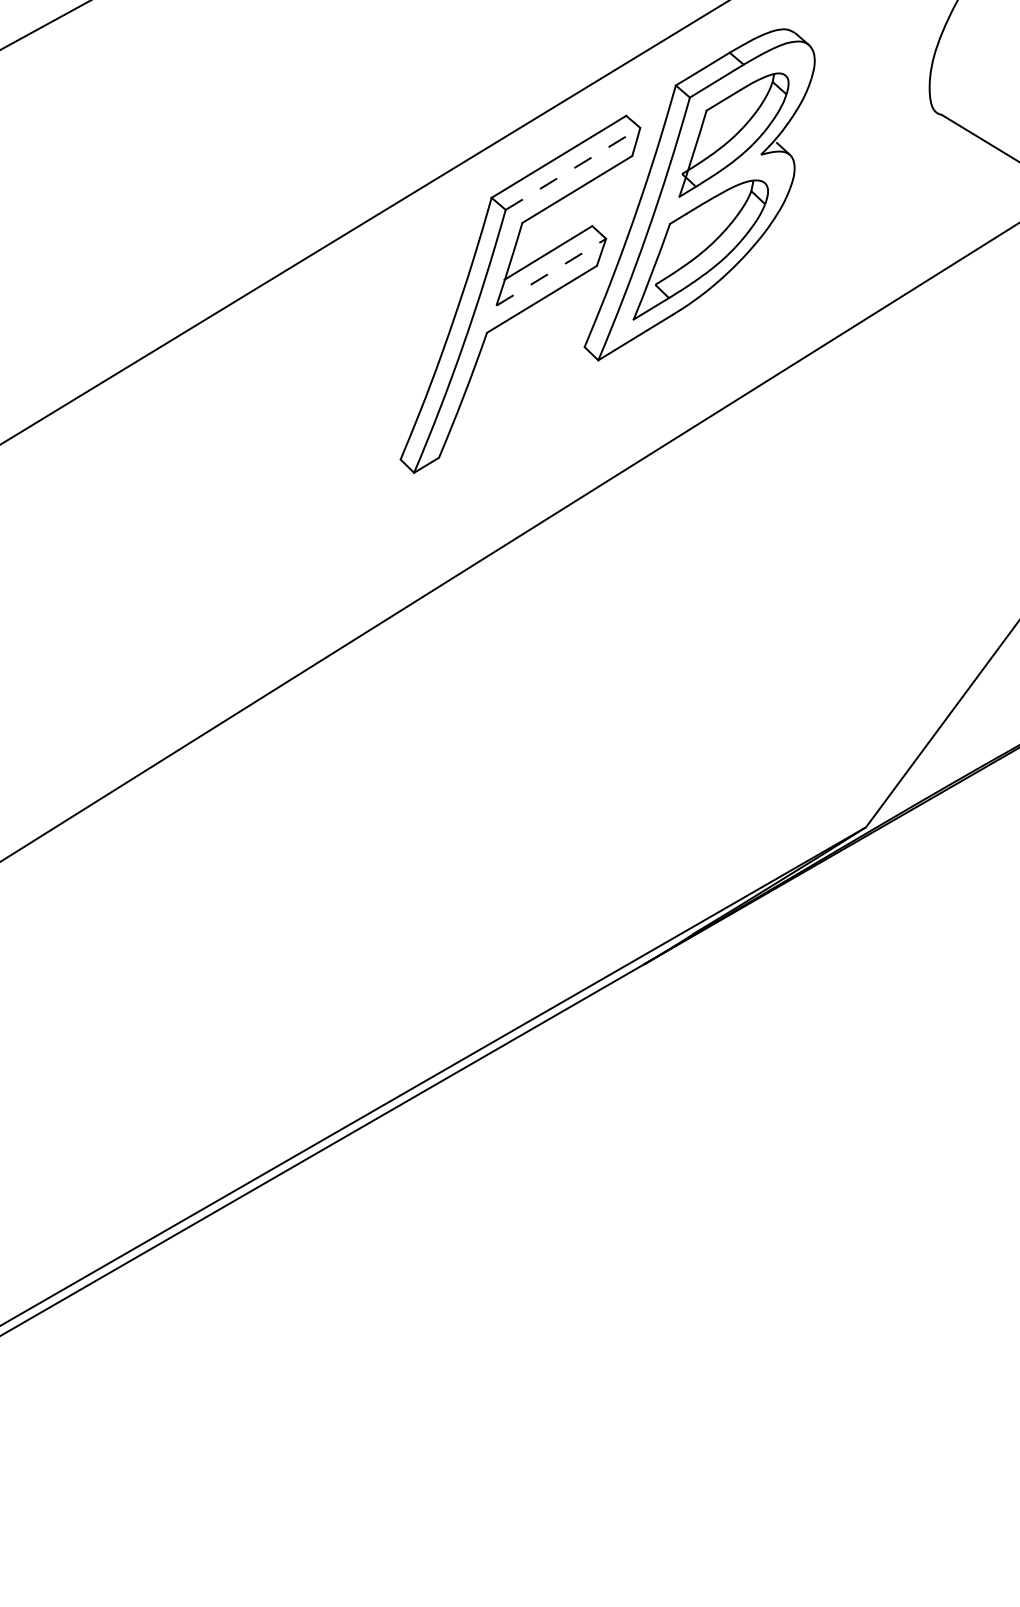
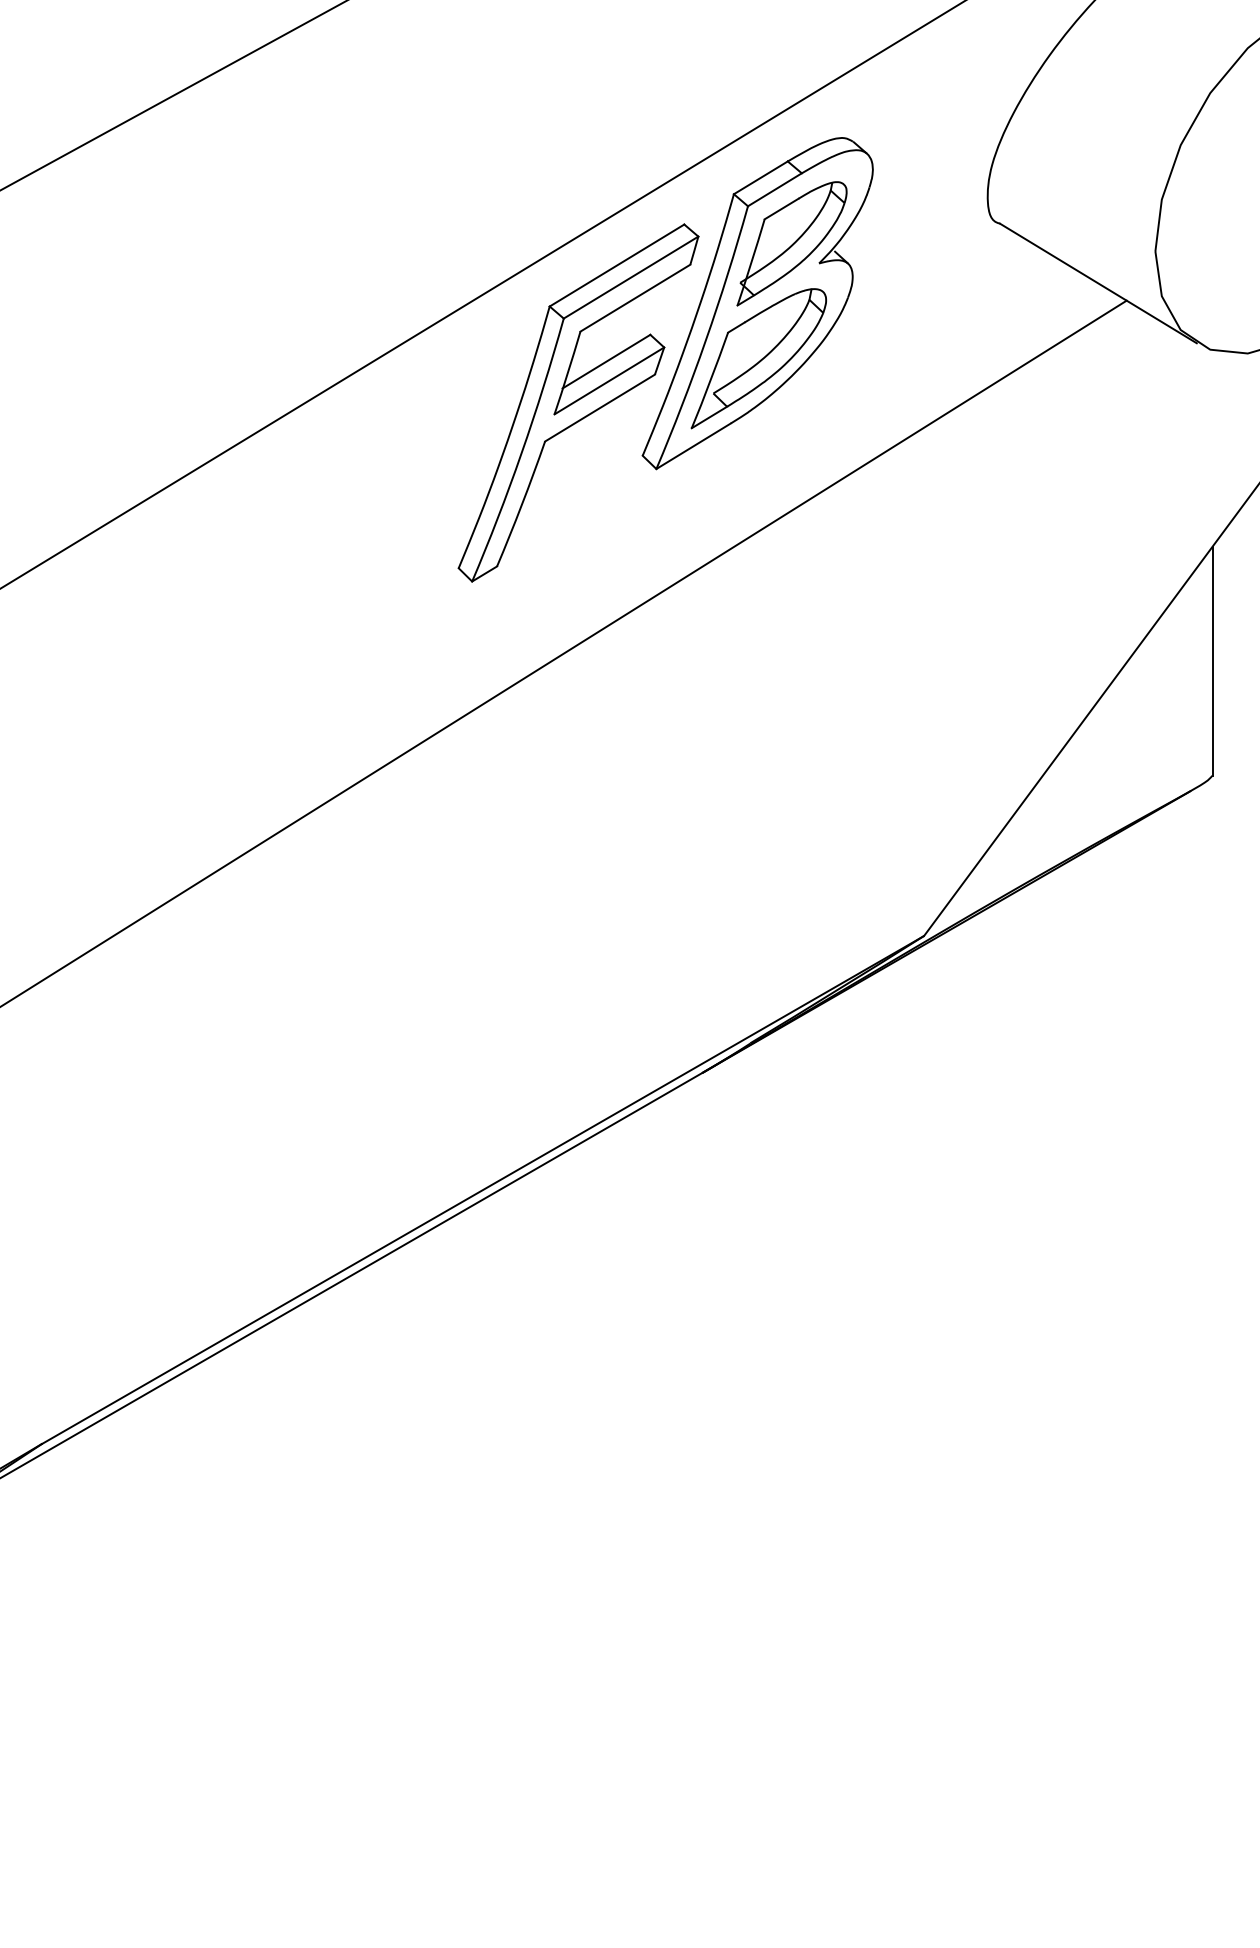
line: (573, 168) -> (631, 277), dashed -> solid
line: (551, 271) -> (609, 380), dashed -> solid

